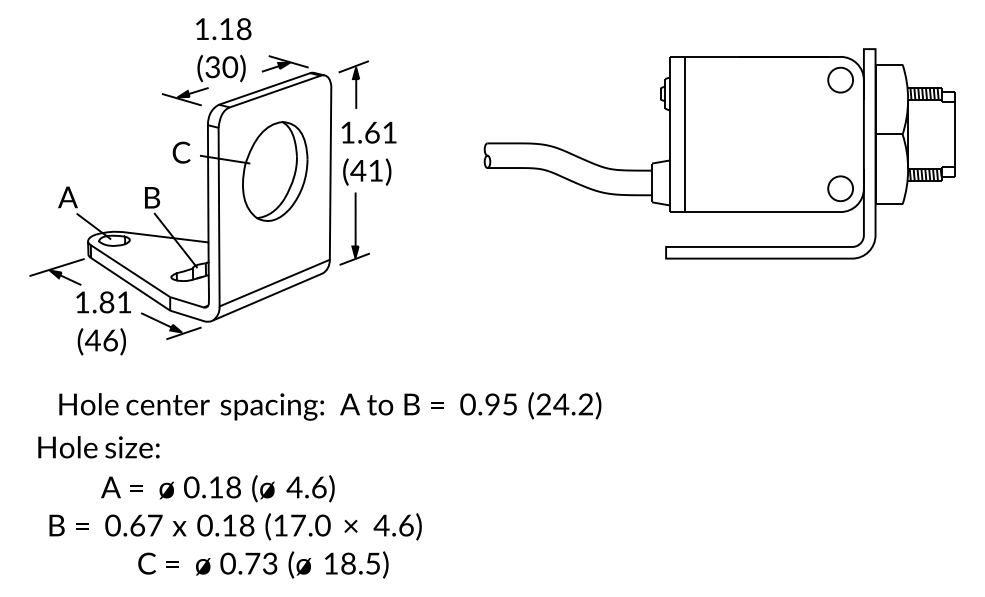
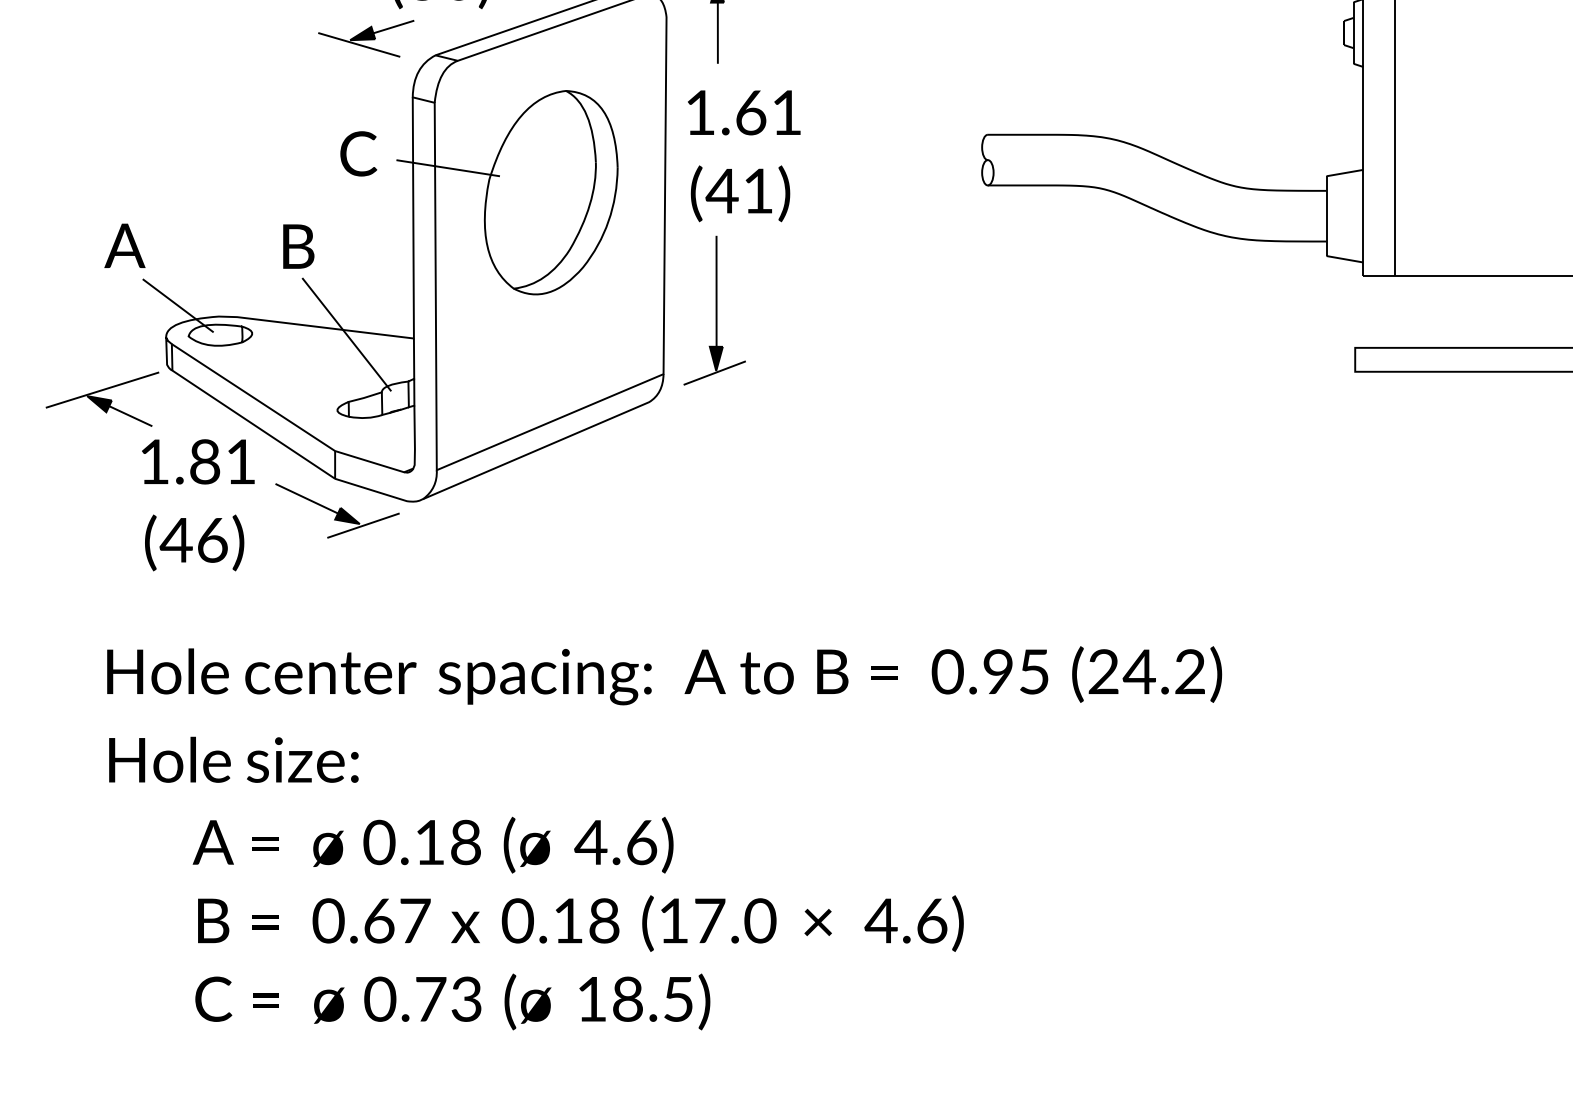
text: (98, 447) -> (232, 760), moved
text: (235, 526) -> (580, 922), moved
text: (263, 564) -> (453, 1001), moved

